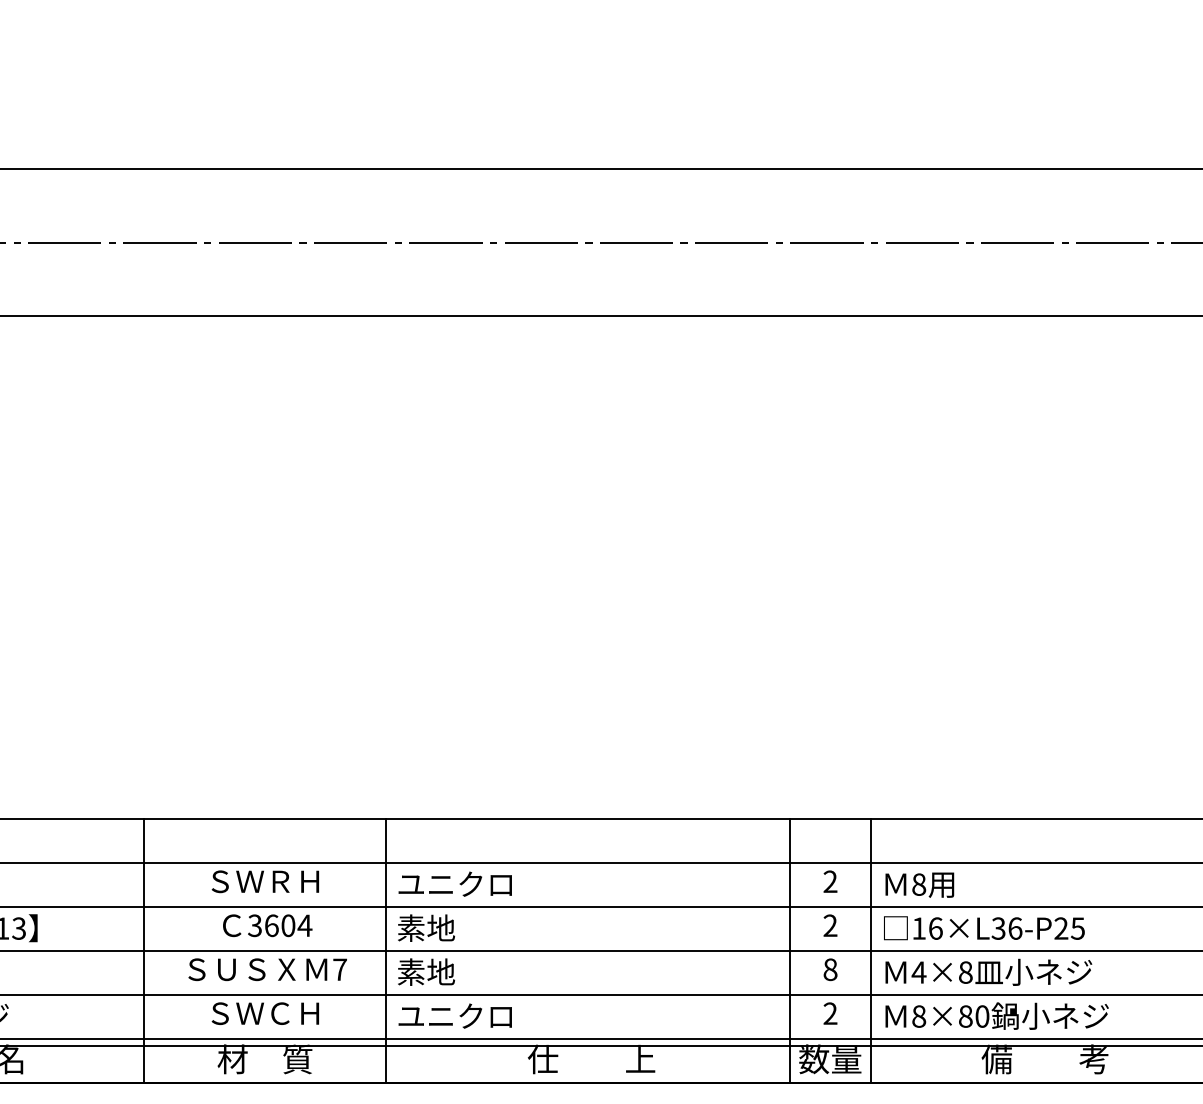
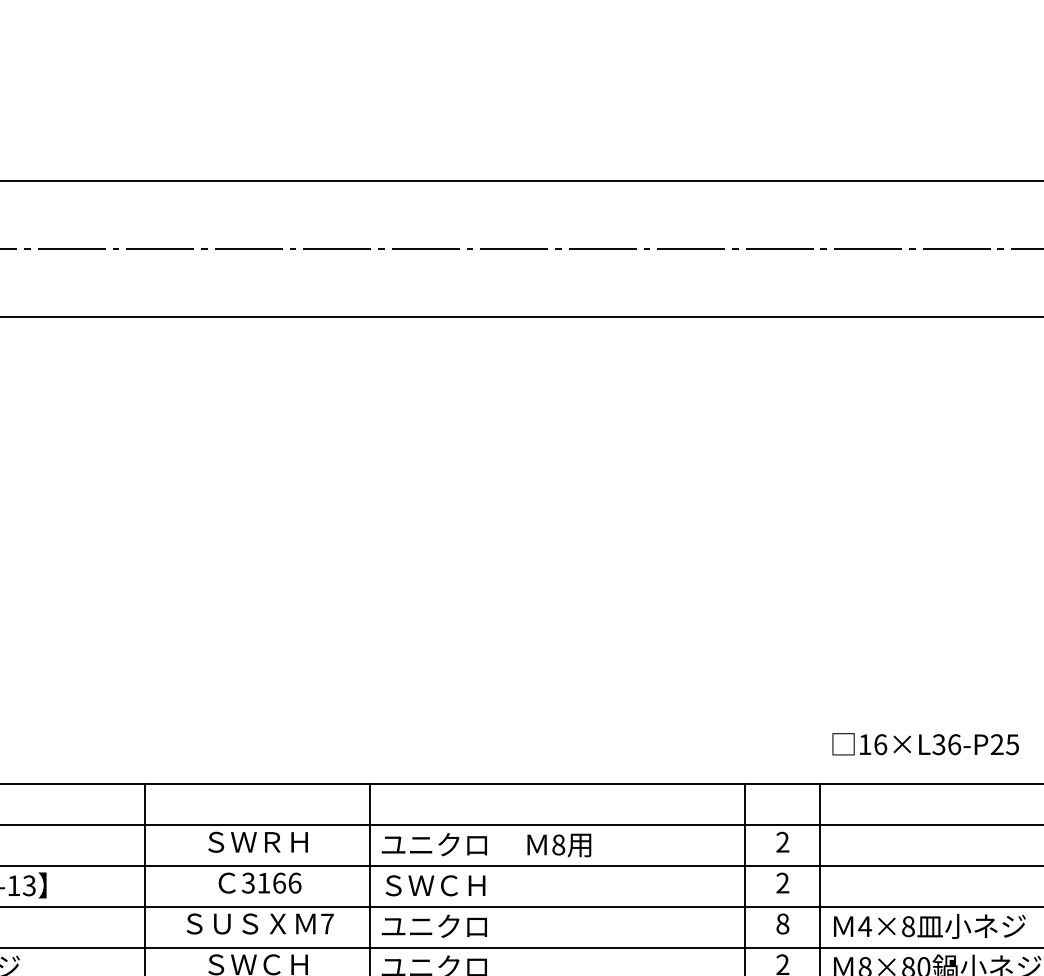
text: (919, 884) -> (559, 844), moved
text: (288, 925) -> (279, 882), 3604 -> 3166
text: (454, 927) -> (433, 884), 素地 -> ＳＷＣＨ
text: (984, 928) -> (925, 744), moved
text: (454, 971) -> (433, 925), 素地 -> ユニクロ

